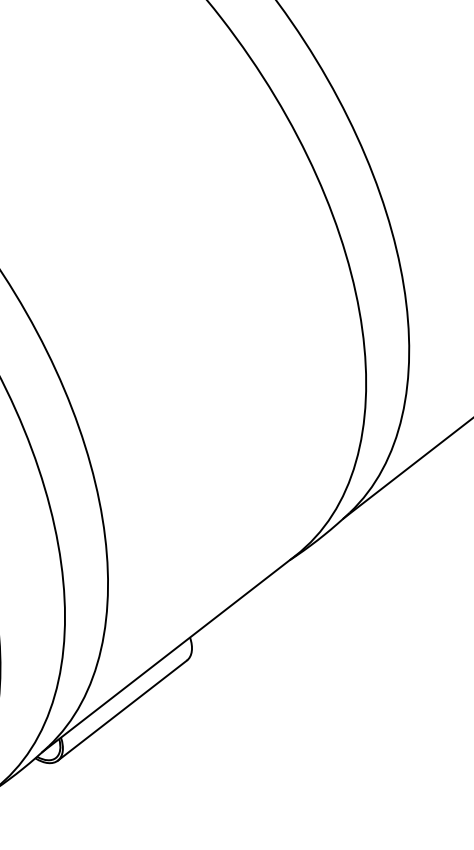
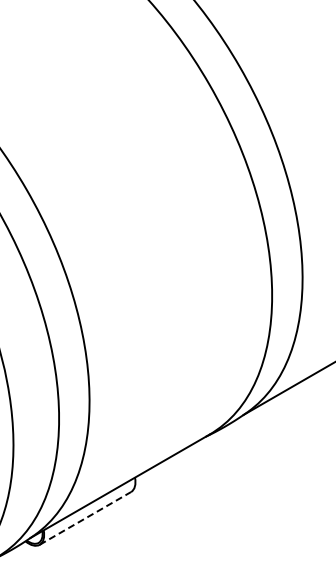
line: (122, 710) -> (85, 518), solid -> dashed

